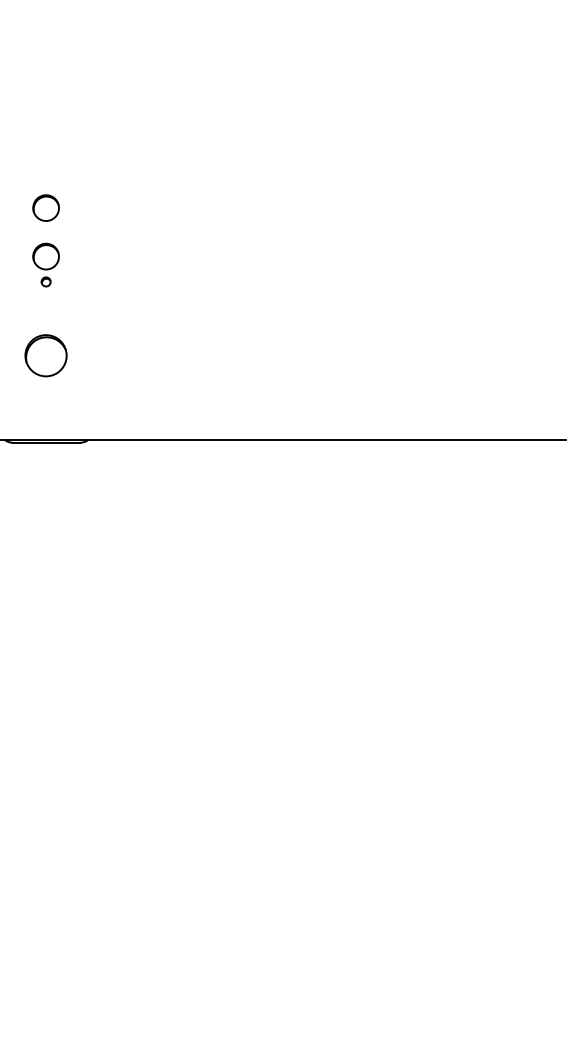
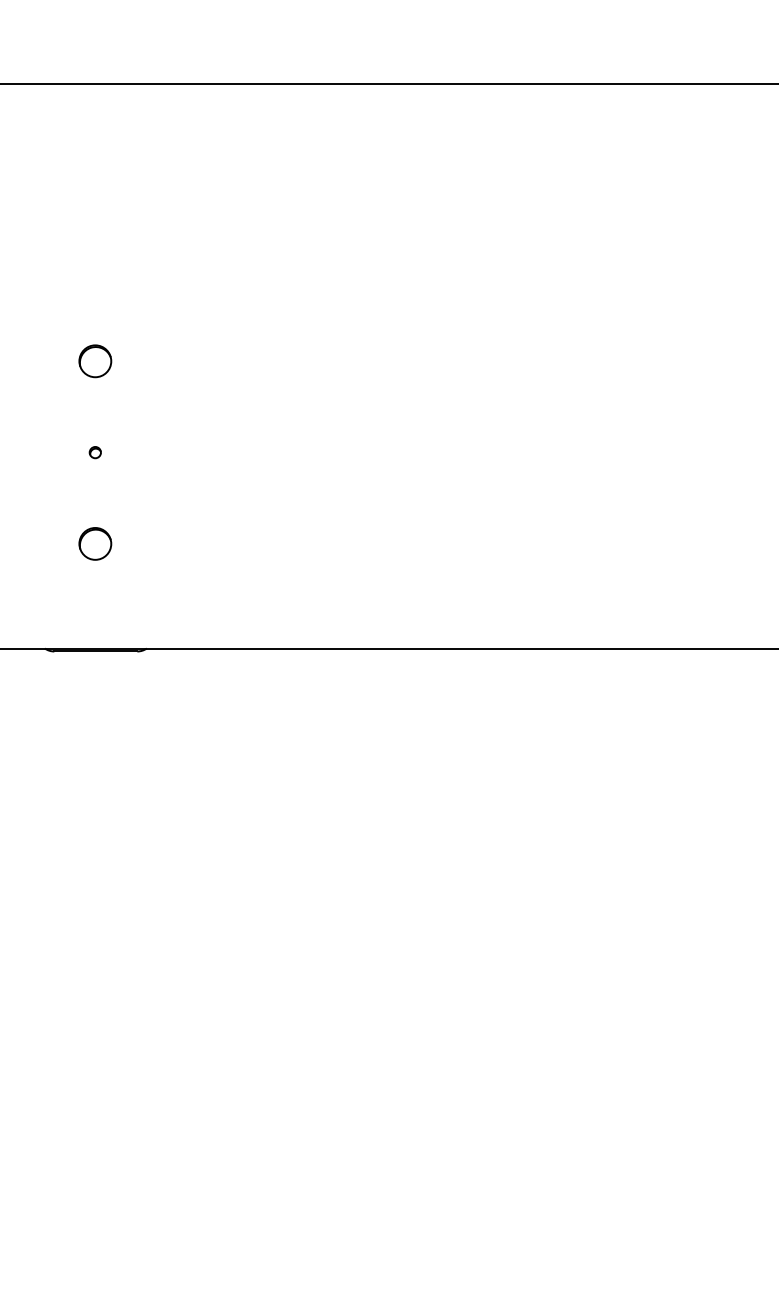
part: (46, 256) -> (95, 421), removed
part: (46, 355) -> (95, 543), size x0.62

